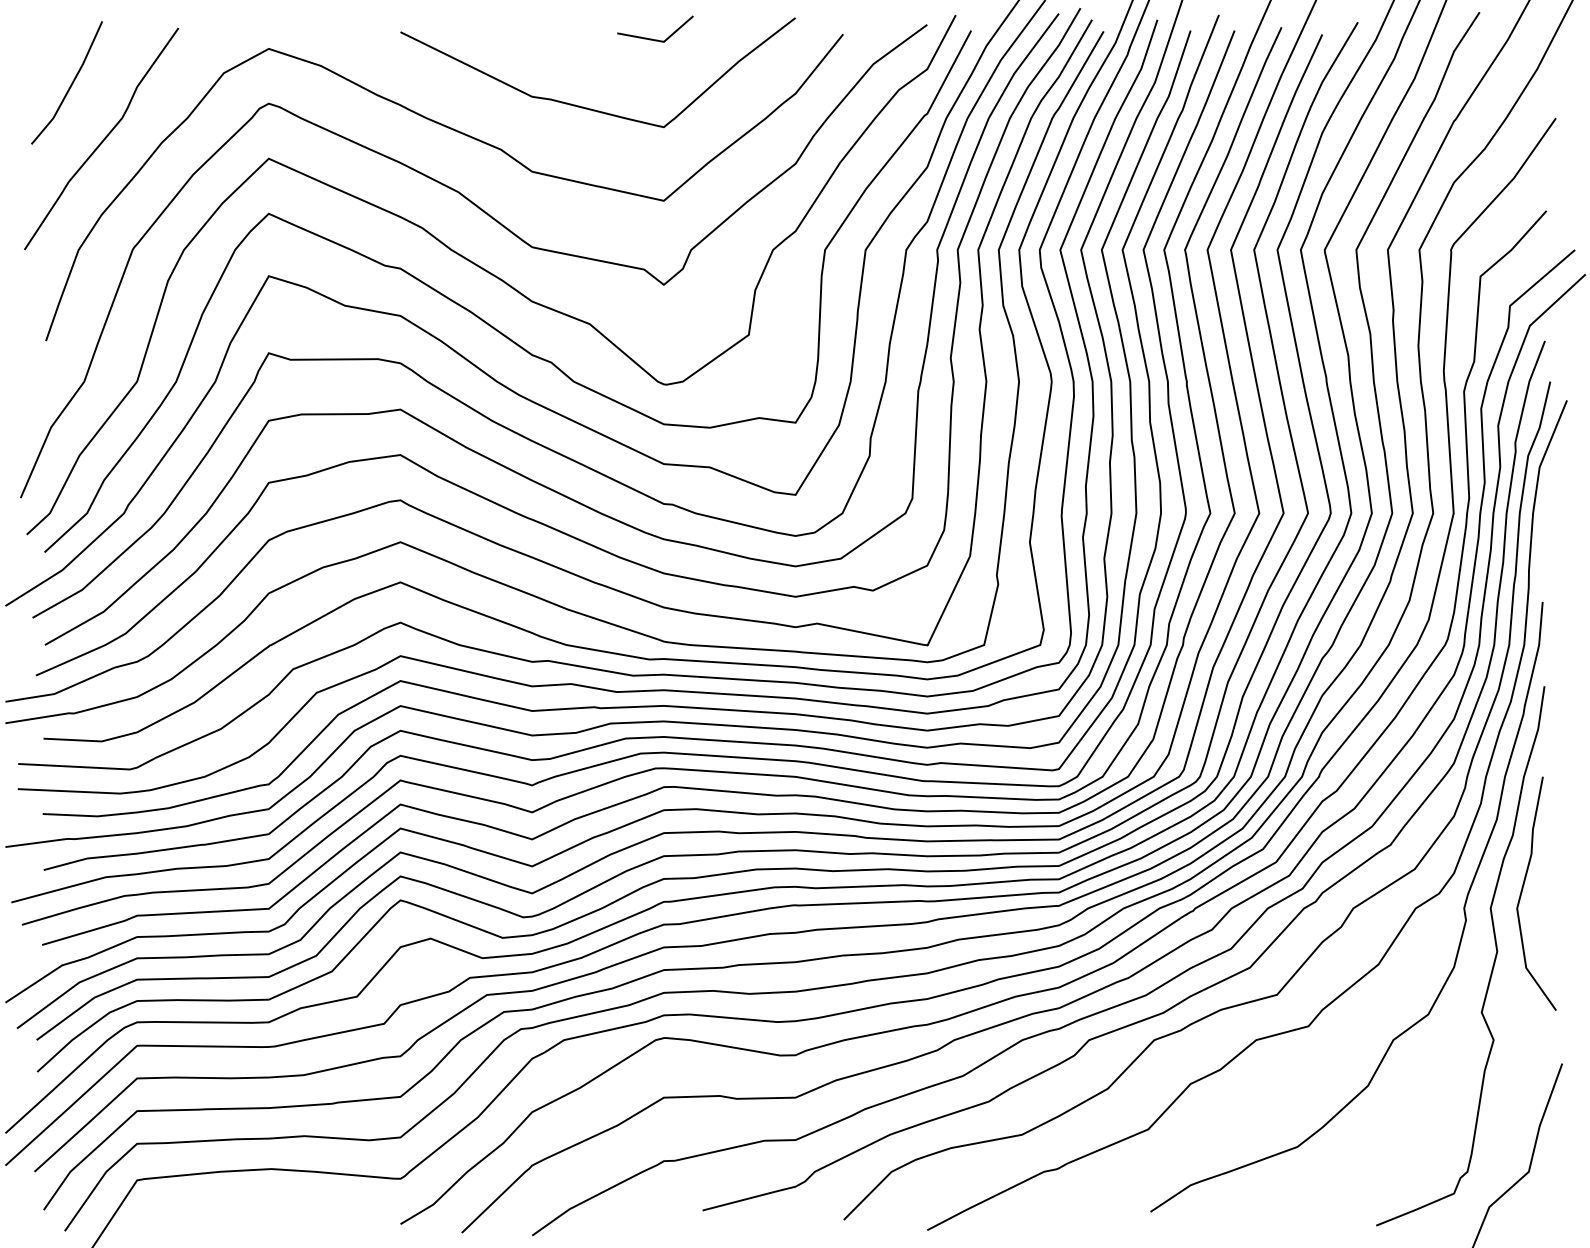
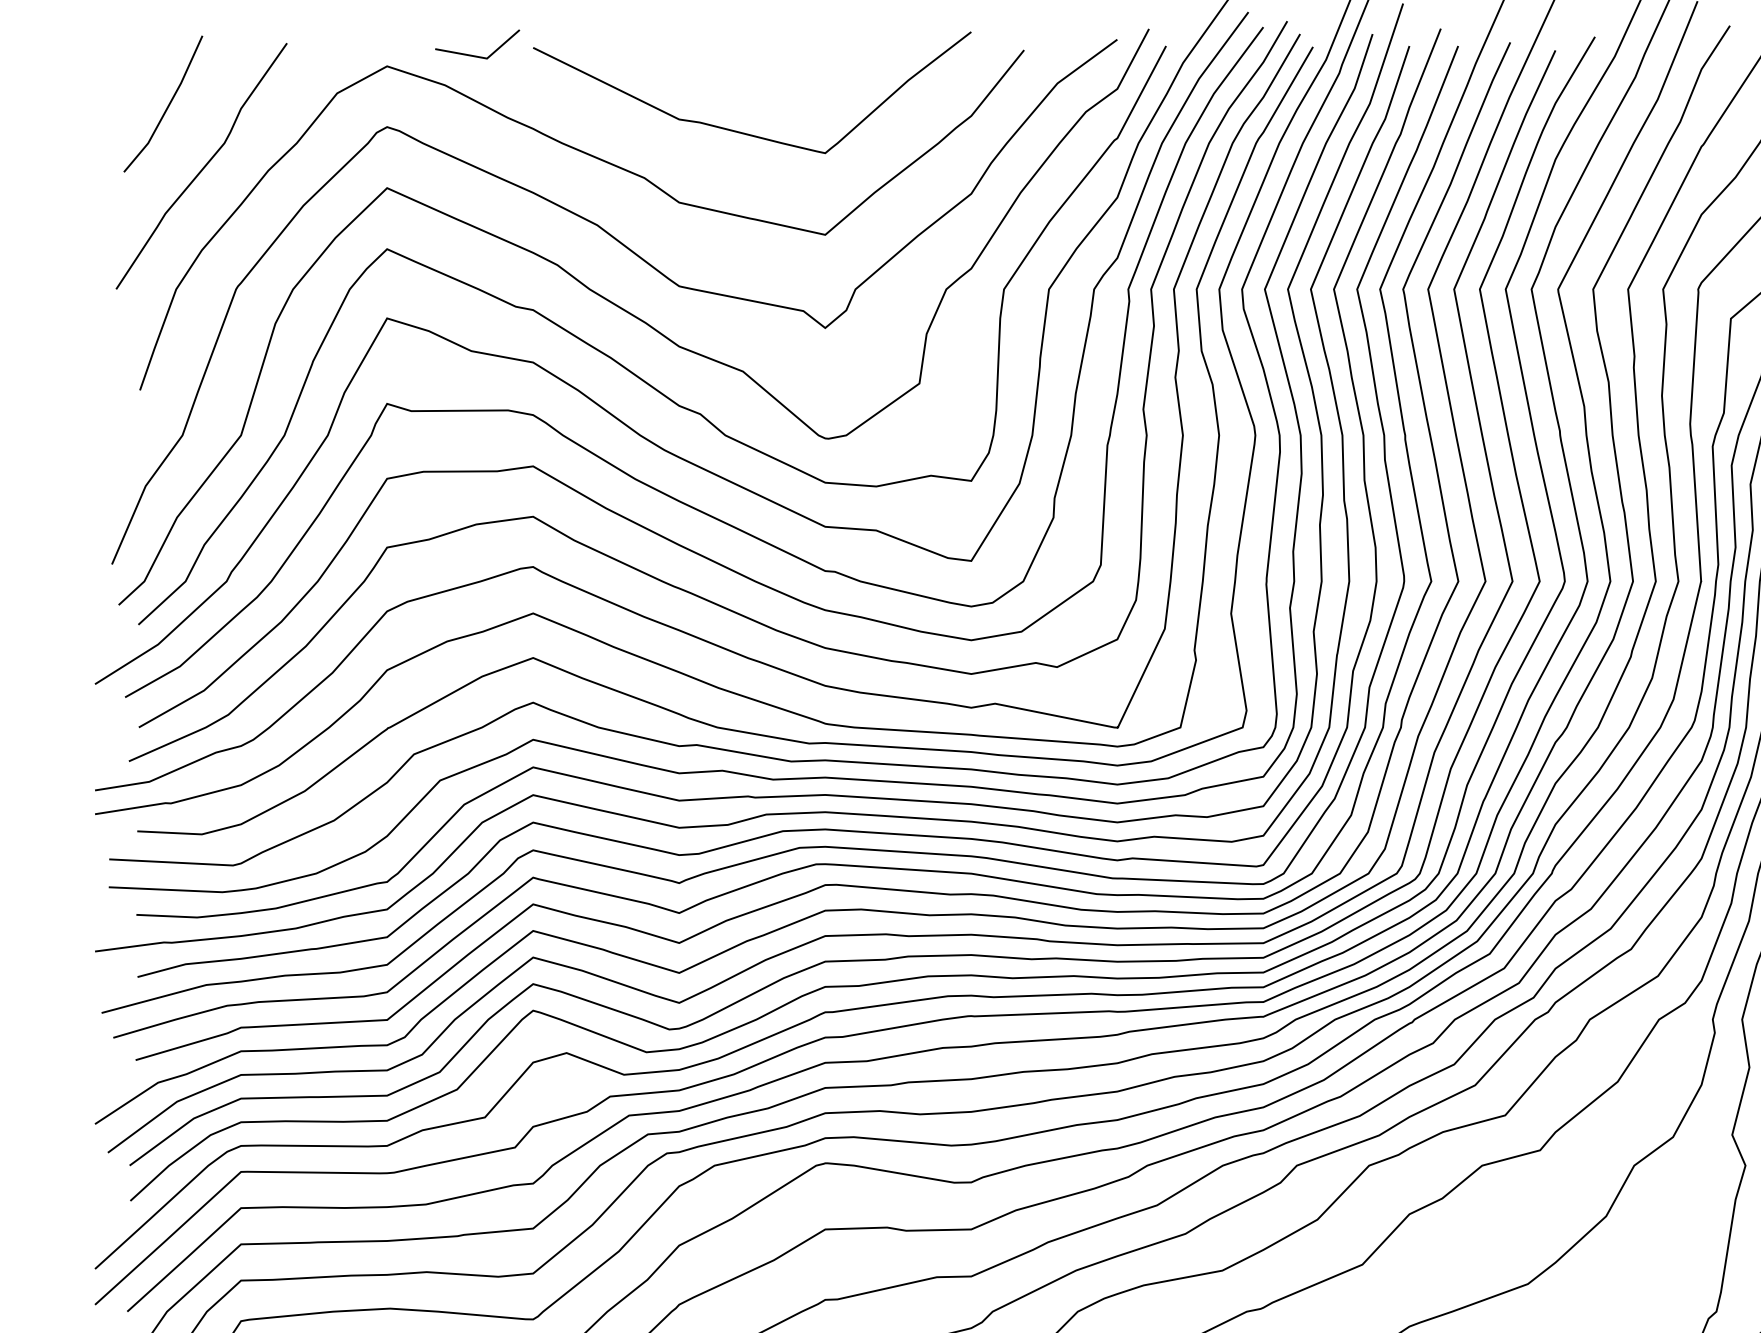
line: (652, 38) -> (474, 54), moved

